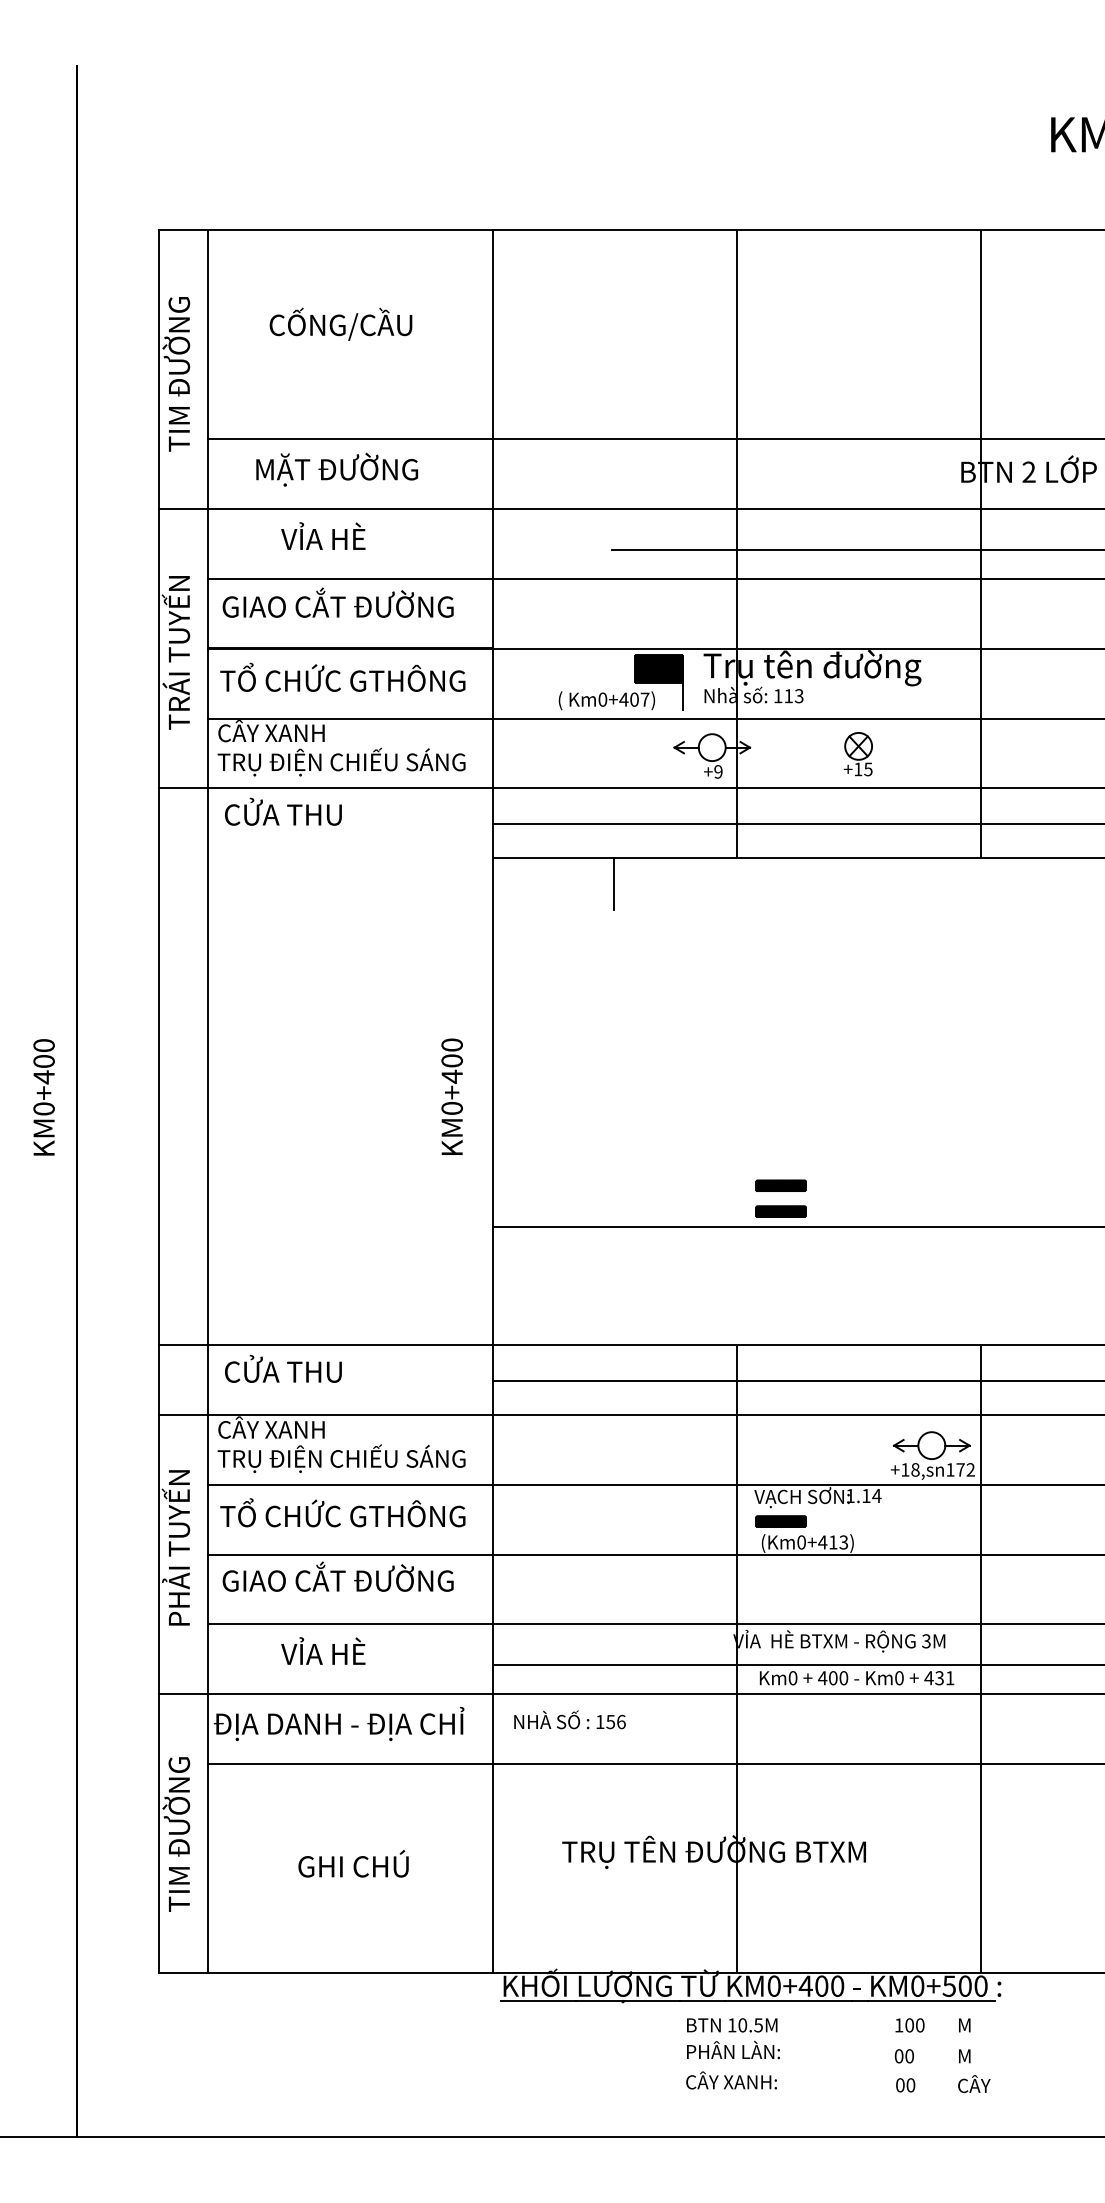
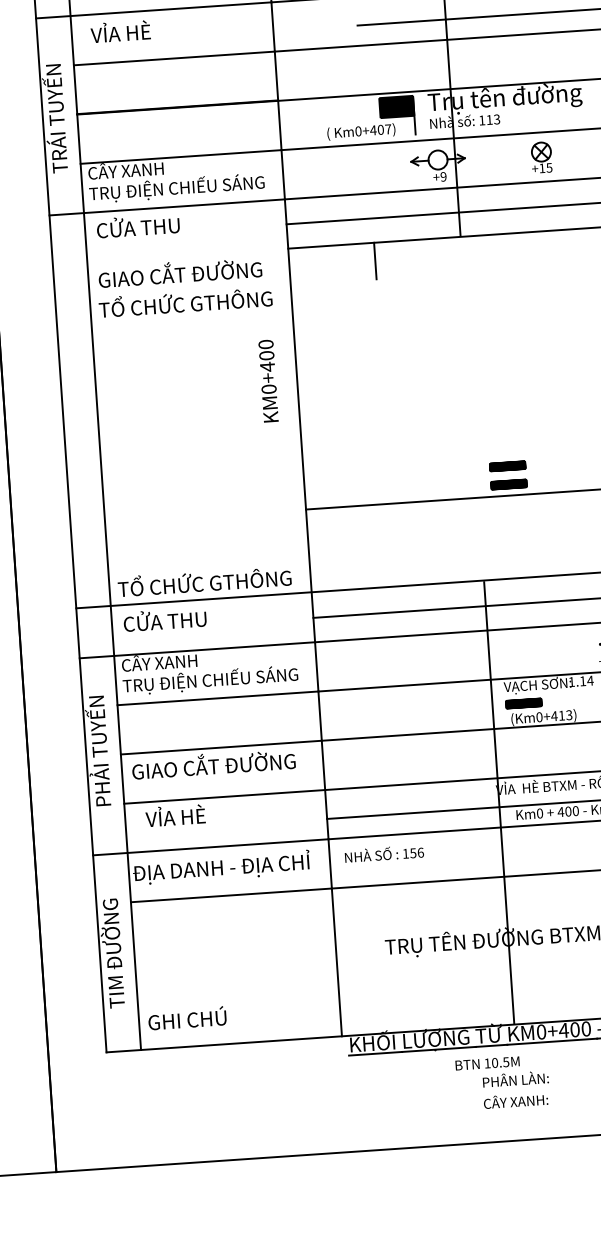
text: (323, 535) -> (120, 31), moved
text: (337, 602) -> (179, 271), moved
text: (342, 676) -> (185, 301), moved
text: (451, 1096) -> (268, 380), moved
text: (342, 1512) -> (204, 581), moved
text: (323, 1650) -> (175, 815), moved
text: (353, 1863) -> (187, 1018), moved
text: (732, 2025) -> (487, 1063), moved

